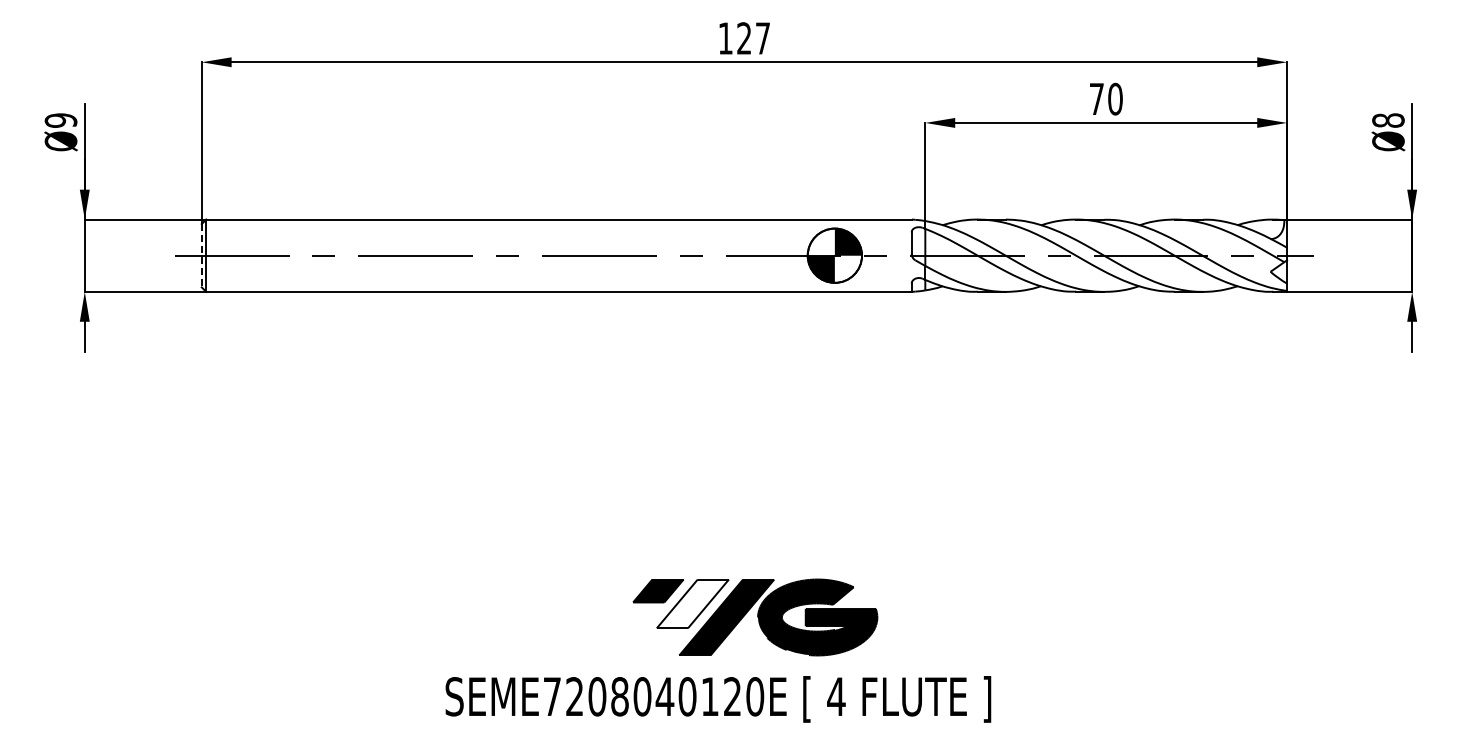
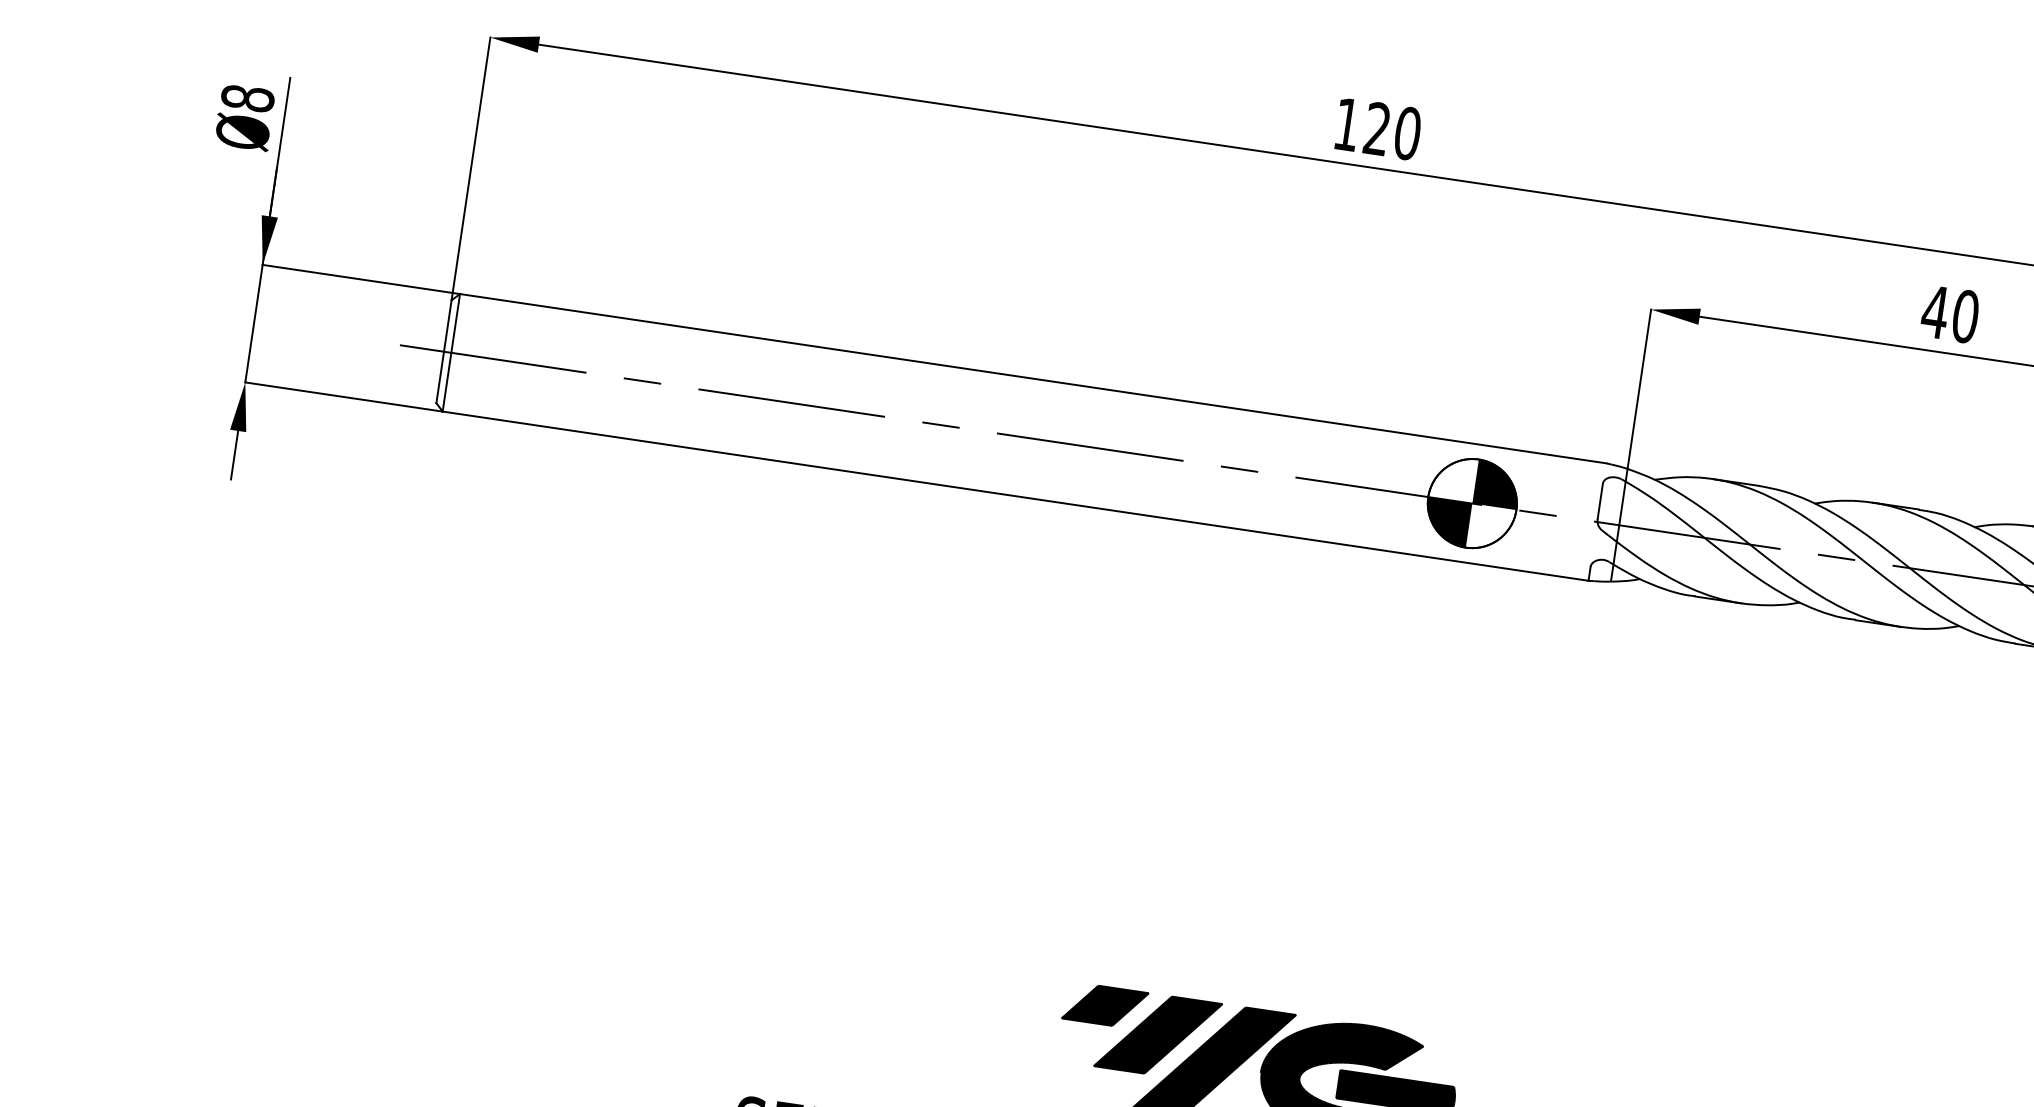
text: (762, 38) -> (1406, 133), 127 -> 120
text: (1096, 98) -> (1935, 310), 70 -> 40
text: (60, 120) -> (246, 98), Ø9 -> Ø8
line: (201, 255) -> (443, 351), dashed -> solid
fill: (692, 603) -> (1157, 1034), added

